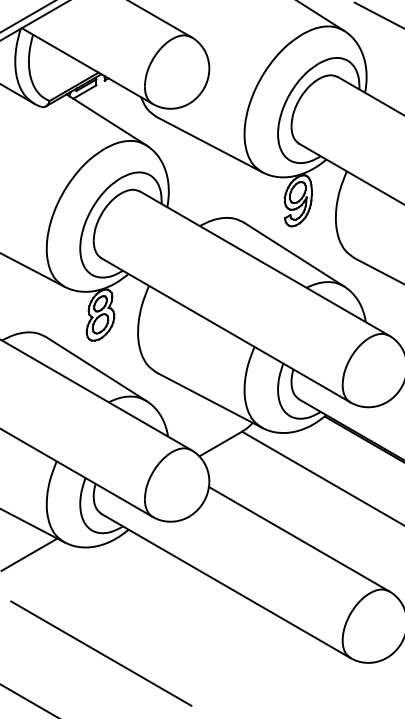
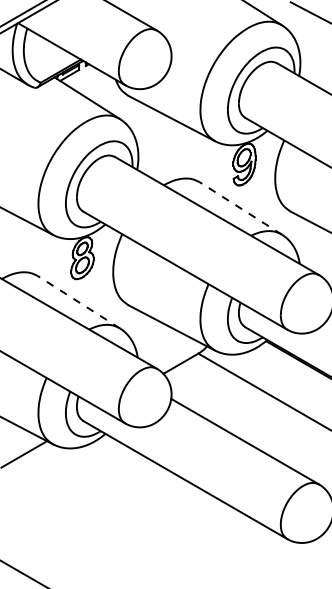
line: (294, 254) -> (241, 208), solid -> dashed
line: (96, 369) -> (79, 302), solid -> dashed
line: (100, 653) -> (82, 535), removed

